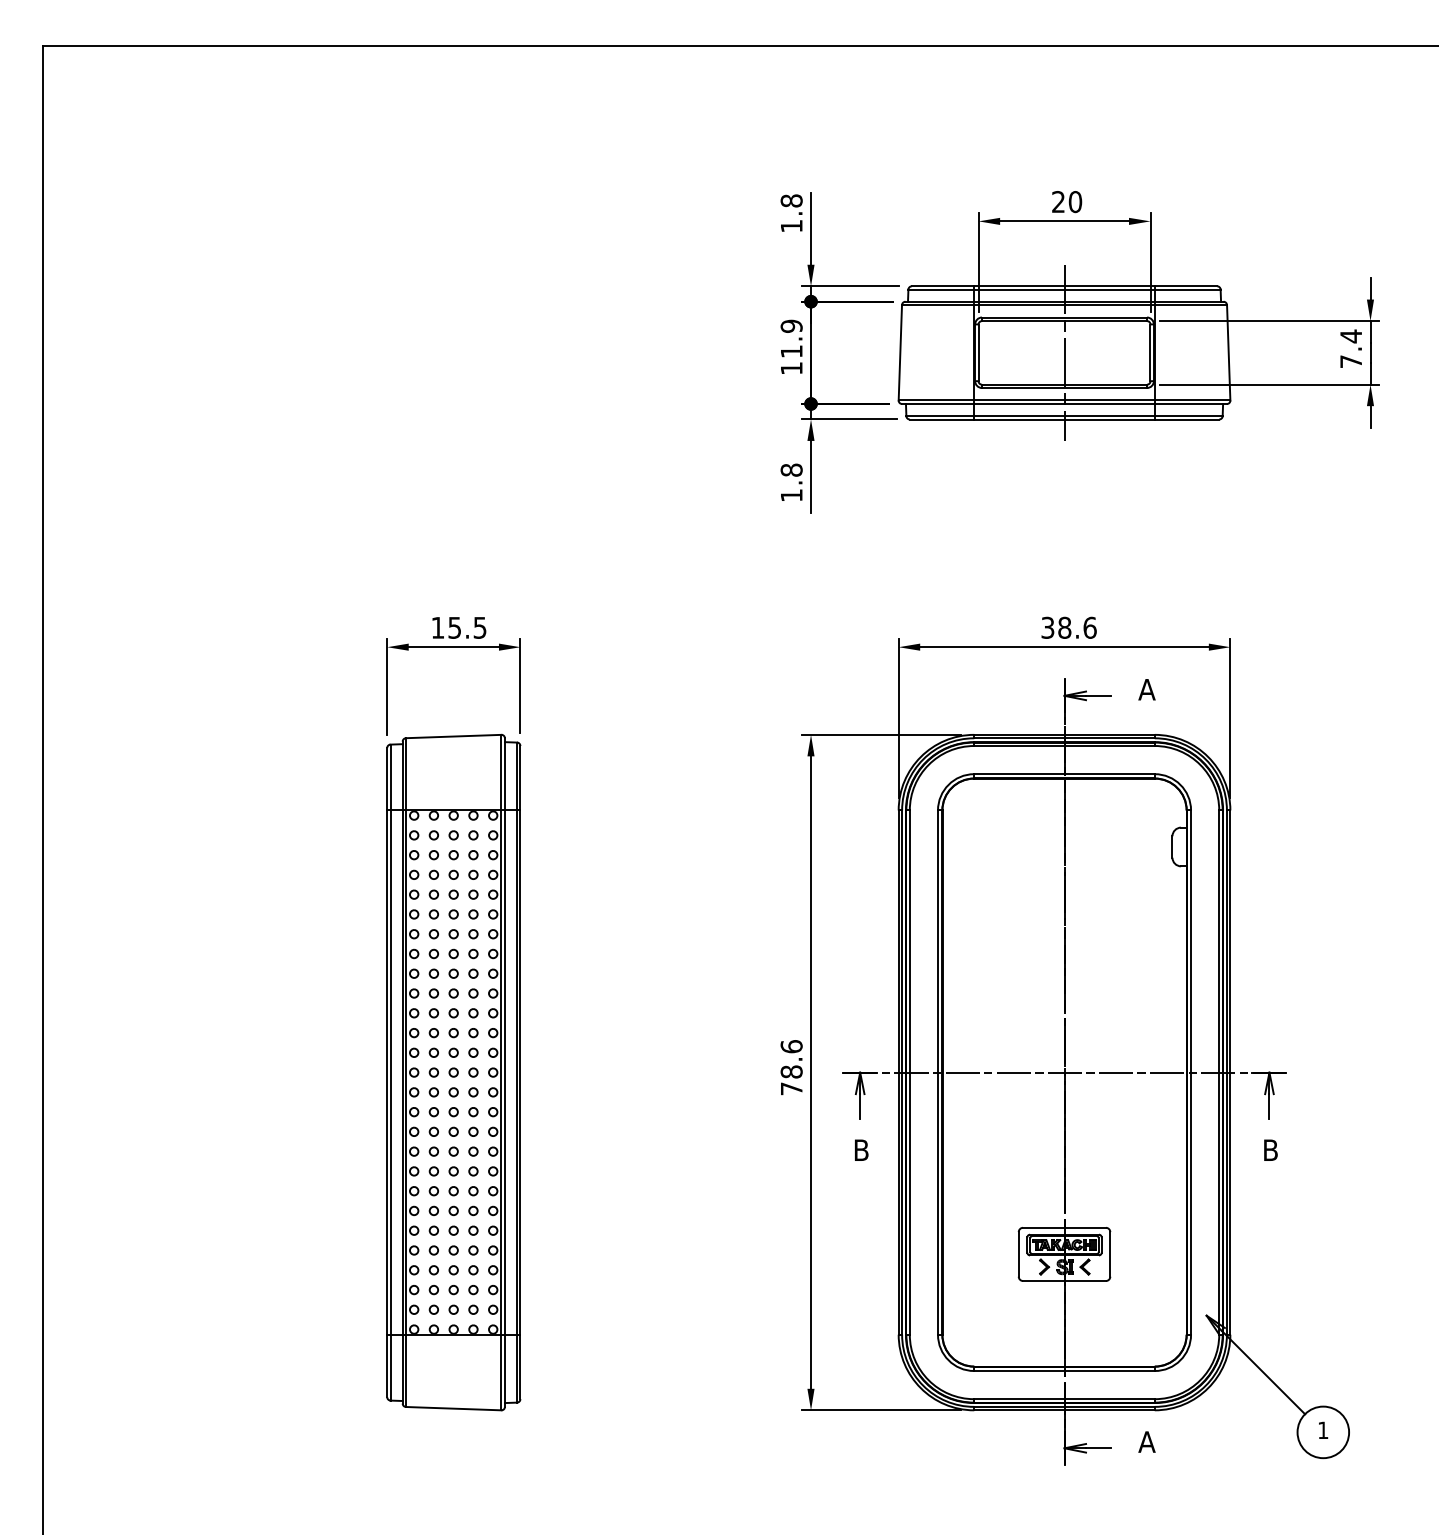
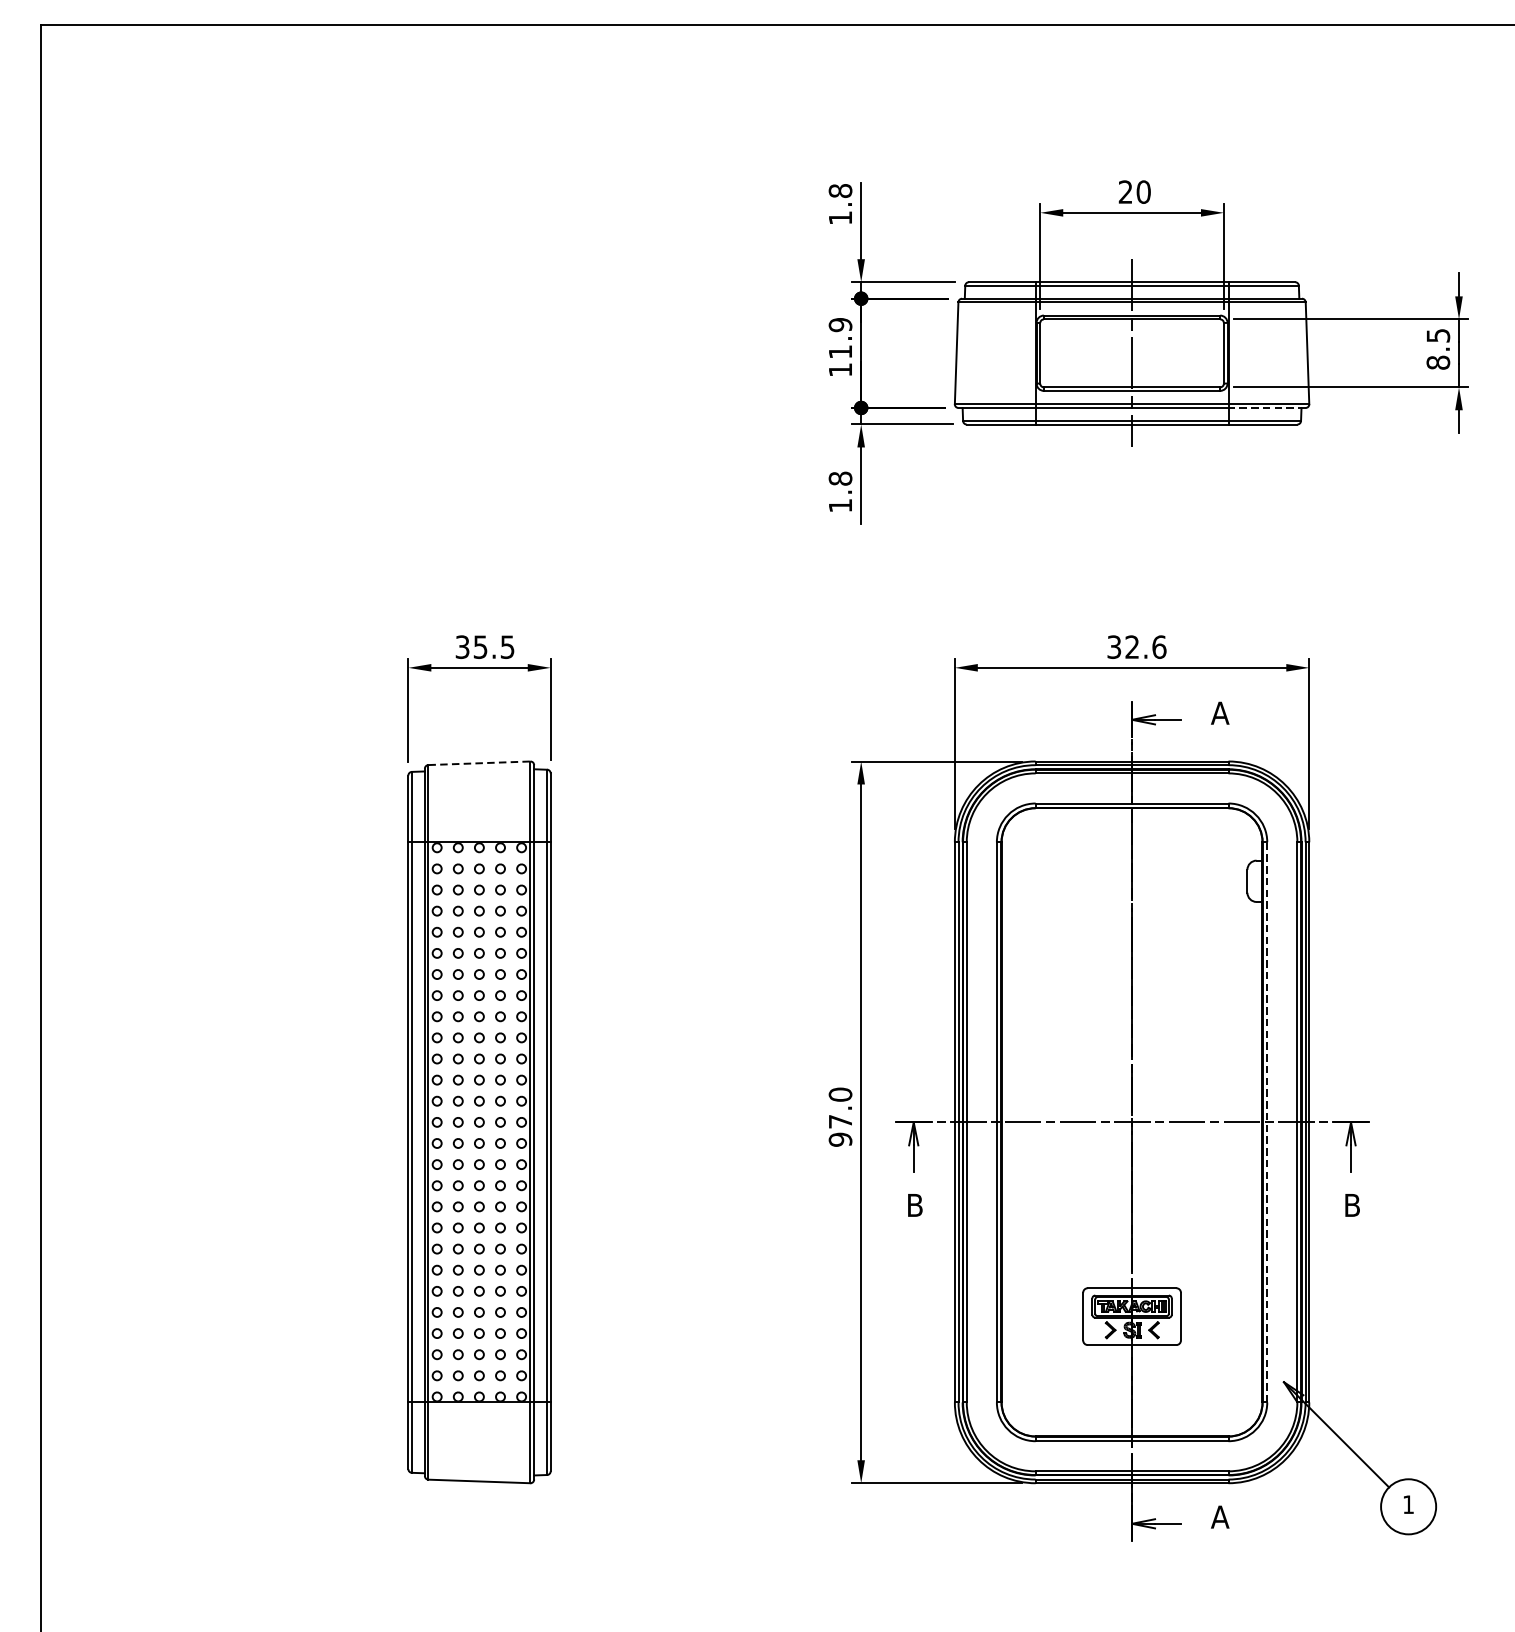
text: (1351, 348) -> (1438, 348), 7.4 -> 8.5
line: (1190, 404) -> (1266, 408), solid -> dashed
text: (437, 627) -> (462, 646), 15.5 -> 35.5
text: (1064, 627) -> (1132, 646), 38.6 -> 32.6
line: (453, 736) -> (479, 763), solid -> dashed
text: (791, 1067) -> (840, 1116), 78.6 -> 97.0
line: (1191, 1072) -> (1267, 1122), solid -> dashed

